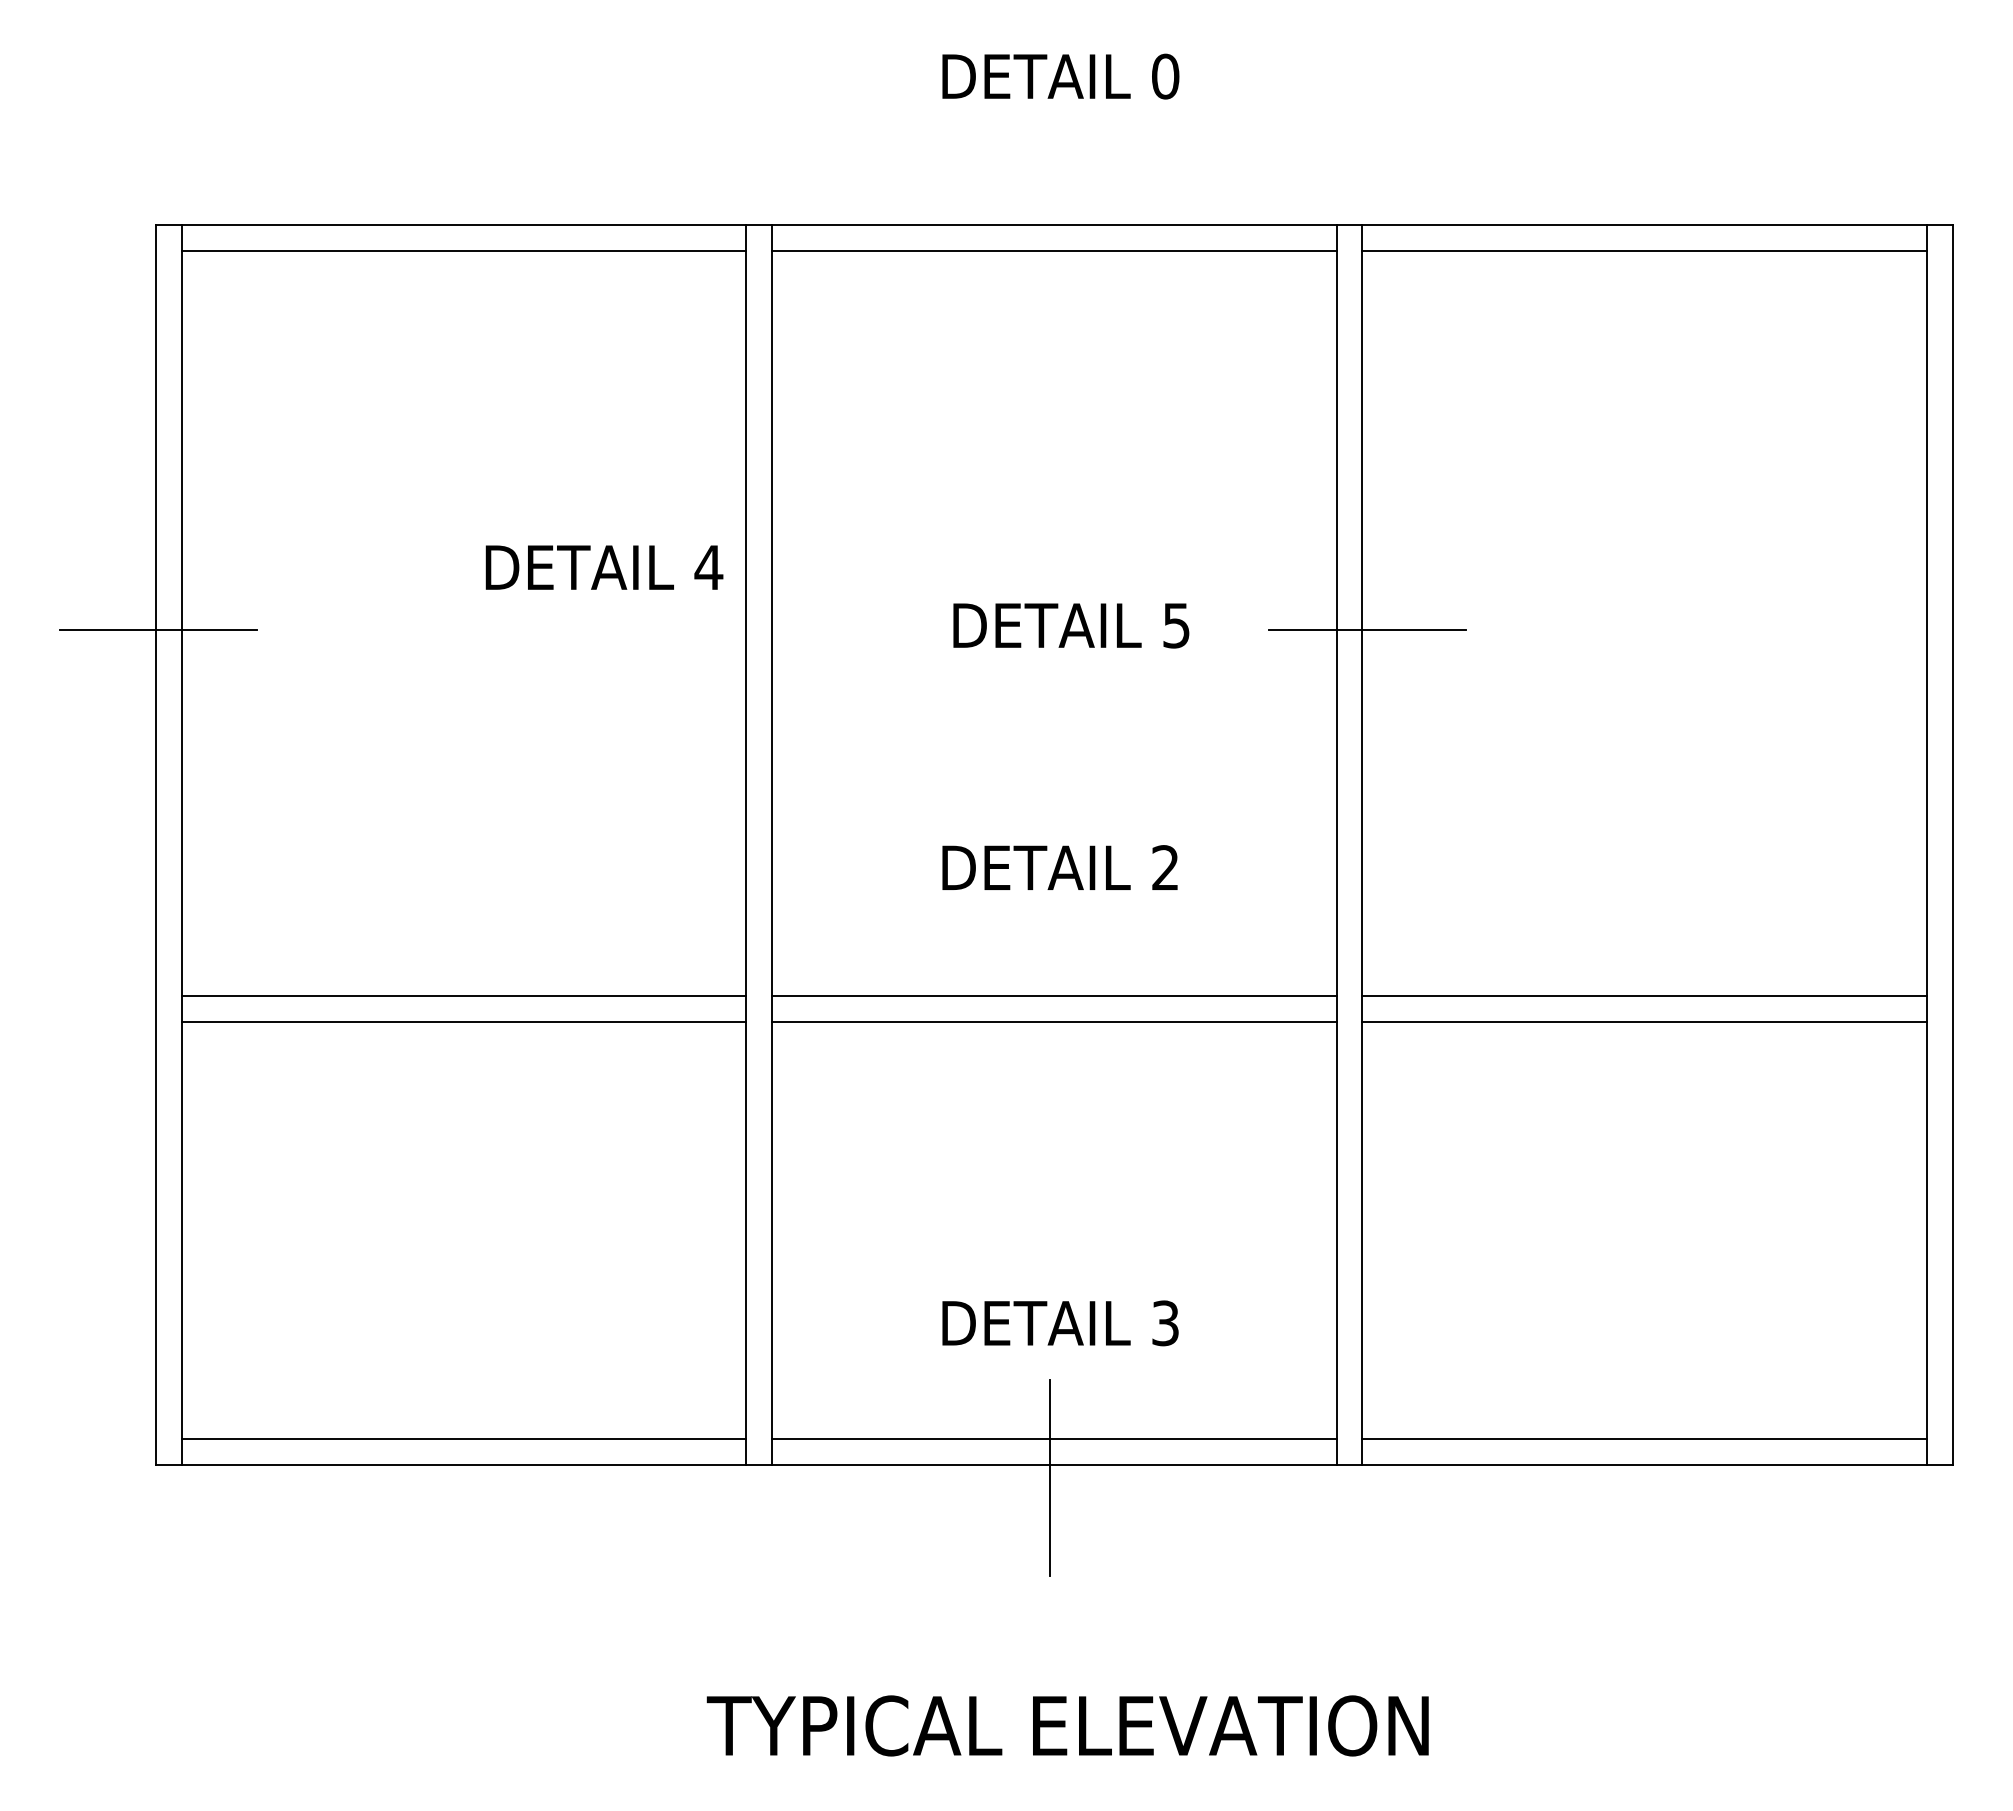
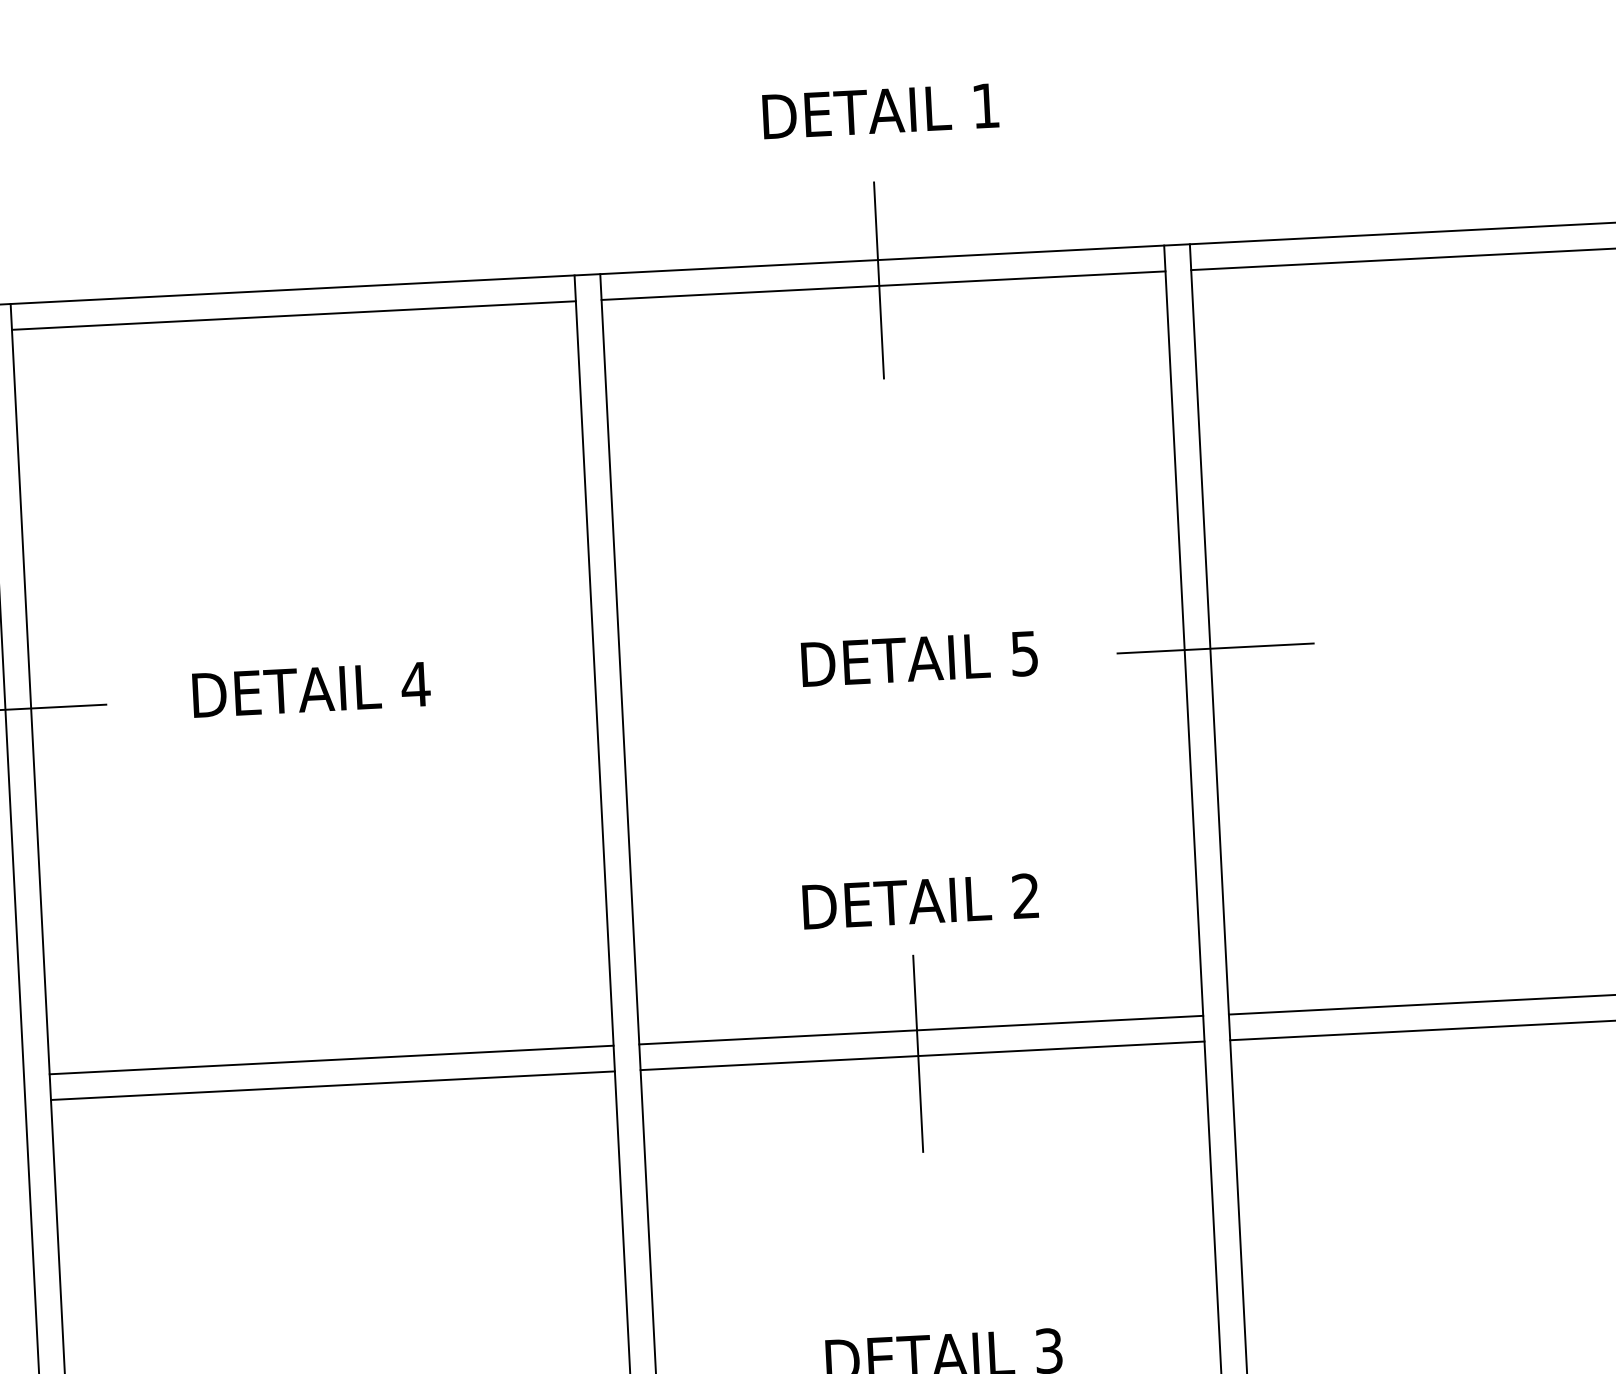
text: (1165, 76) -> (985, 105), 0 -> 1
line: (1049, 245) -> (878, 280), added
text: (604, 567) -> (311, 689), moved
line: (1049, 1019) -> (917, 1053), added

